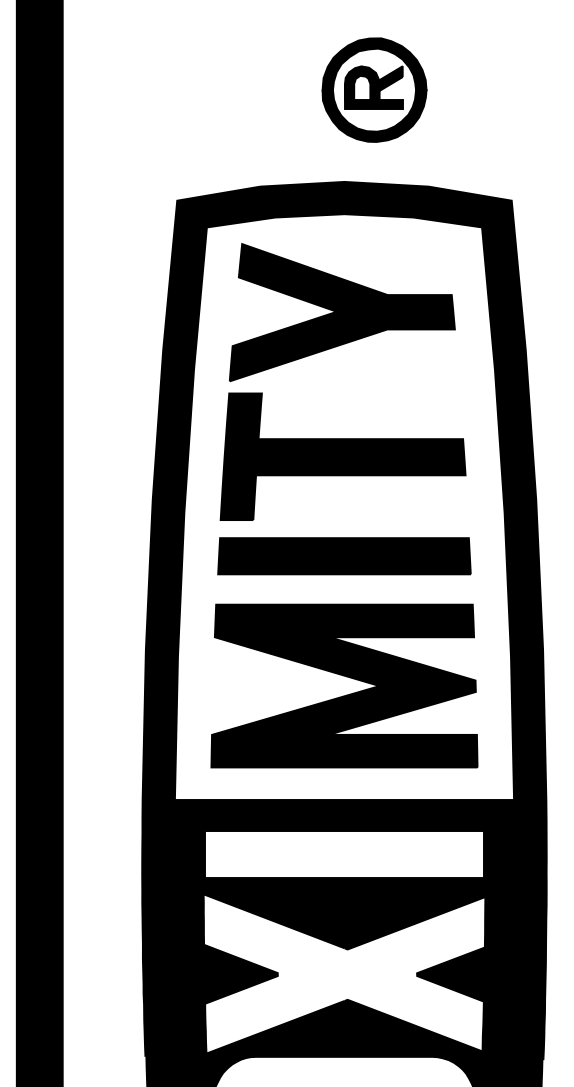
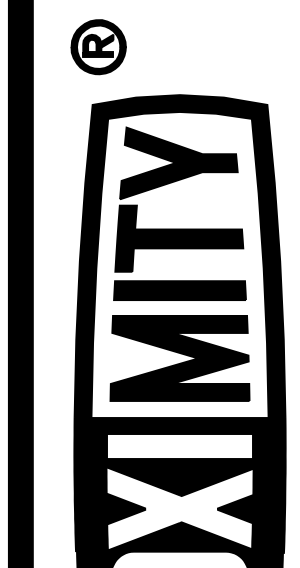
part: (374, 90) -> (98, 47), moved

